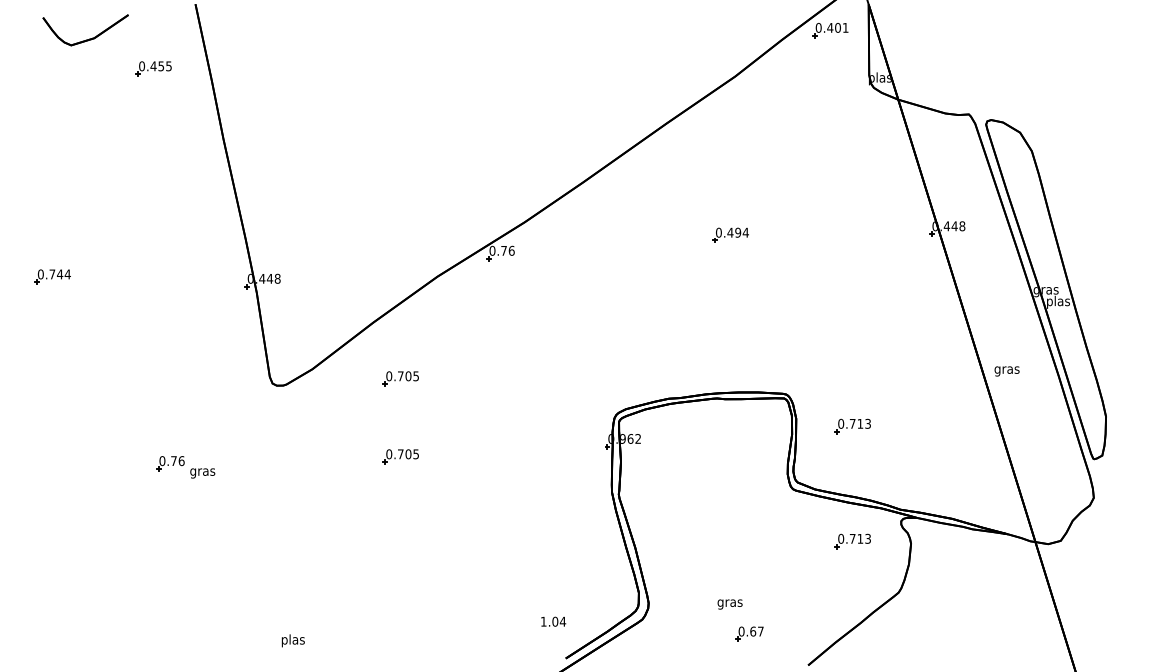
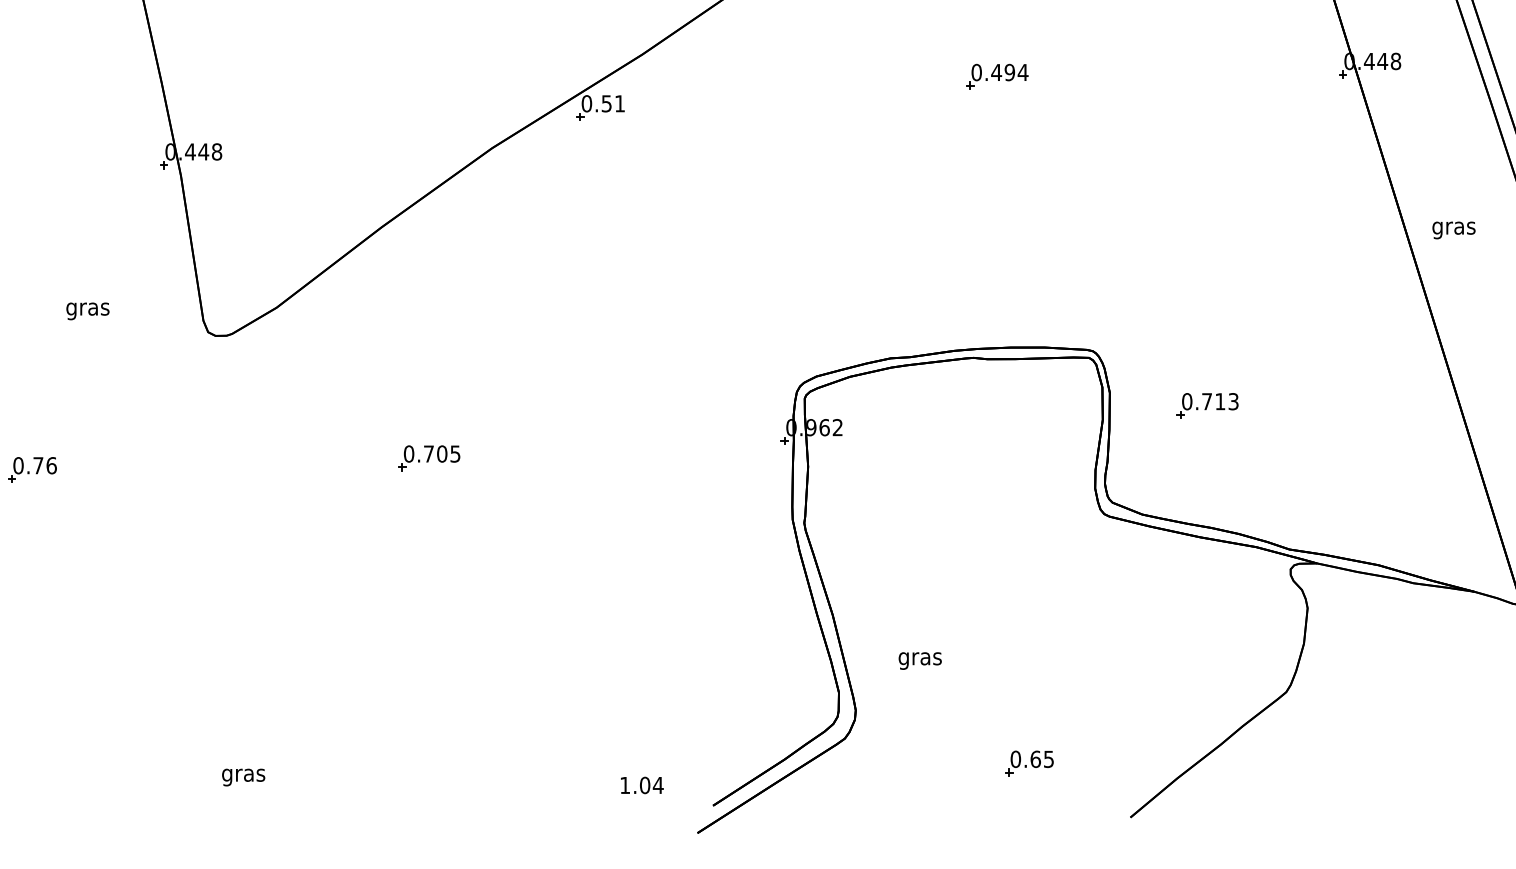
text: (507, 250) -> (612, 103), 0.76 -> 0.51
text: (1006, 371) -> (1452, 230), moved
part: (400, 378) -> (428, 323), removed
text: (202, 473) -> (87, 311), moved
part: (852, 541) -> (1206, 604), removed
text: (729, 604) -> (919, 661), moved
text: (553, 621) -> (641, 784), moved
text: (760, 631) -> (1048, 759), 0.67 -> 0.65
text: (292, 640) -> (242, 774), plas -> gras

